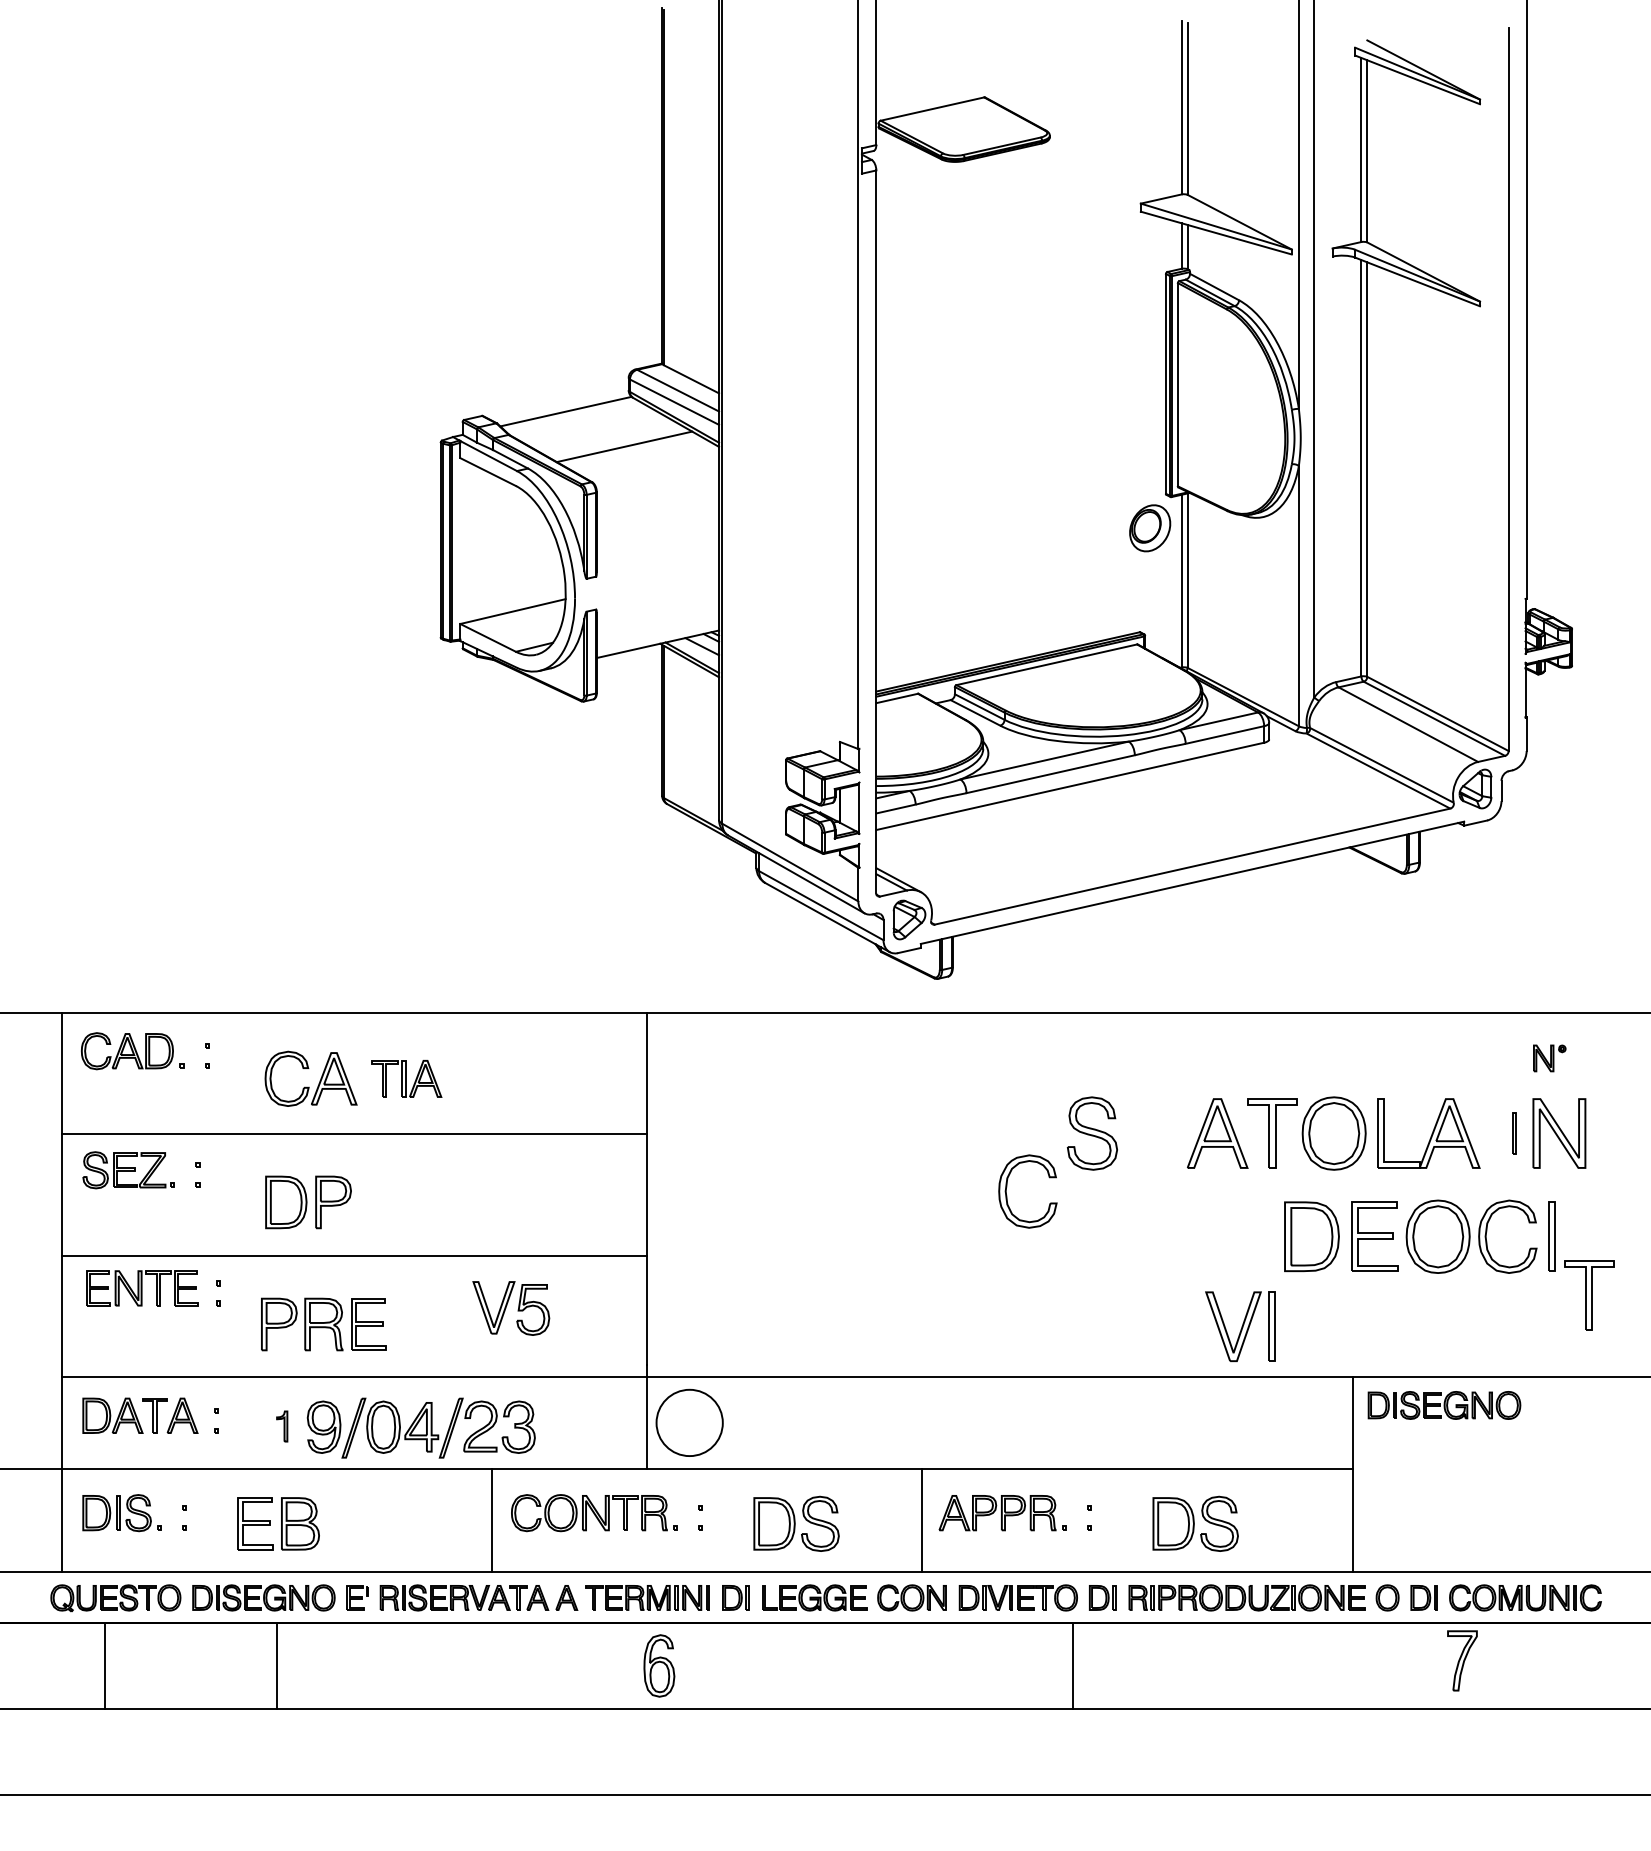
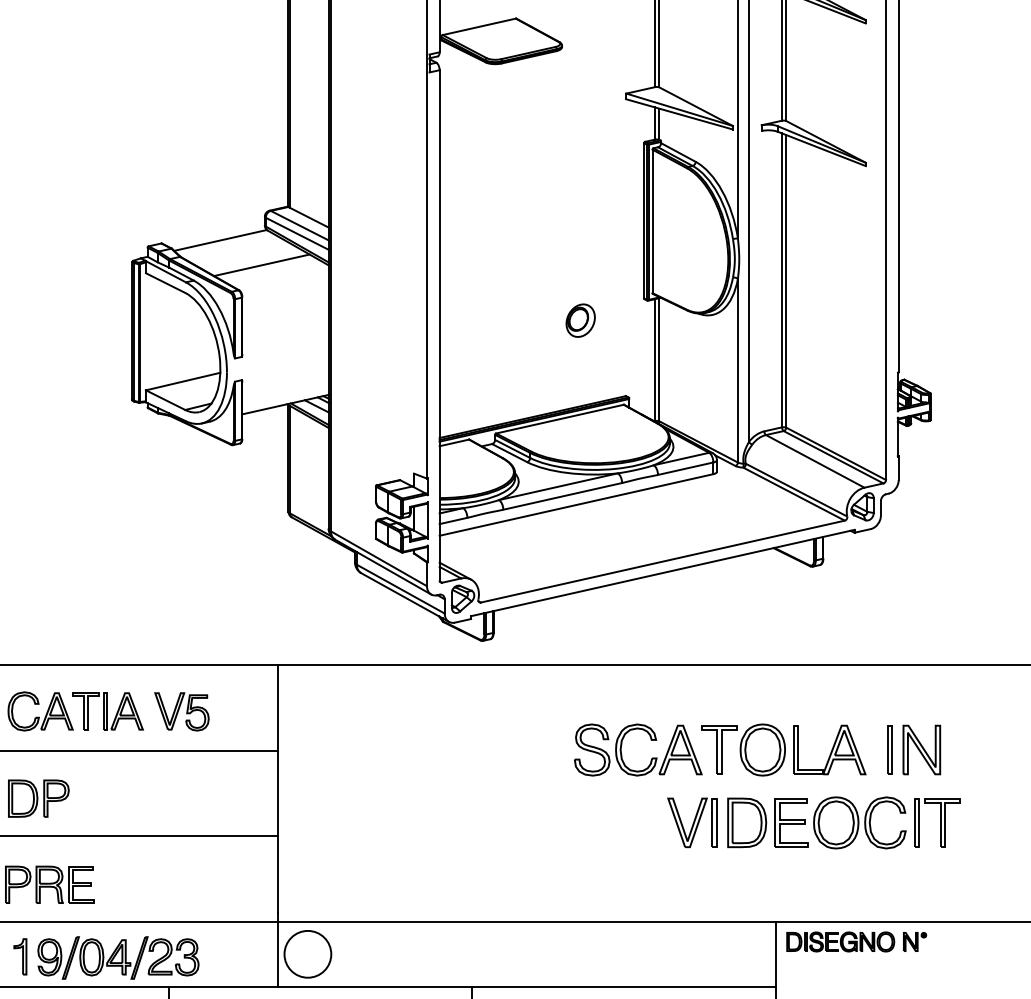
part: (1150, 528) -> (580, 320), moved
part: (1549, 1058) -> (914, 942), moved
part: (406, 1078) -> (107, 711), size x1.43
part: (1514, 1133) -> (890, 750), size x1.67
part: (1007, 1187) -> (621, 747), moved
part: (1589, 1295) -> (943, 822), moved
part: (511, 1308) -> (182, 711), moved
part: (1240, 1326) -> (692, 822), moved
part: (281, 1426) -> (19, 956), size x1.67

